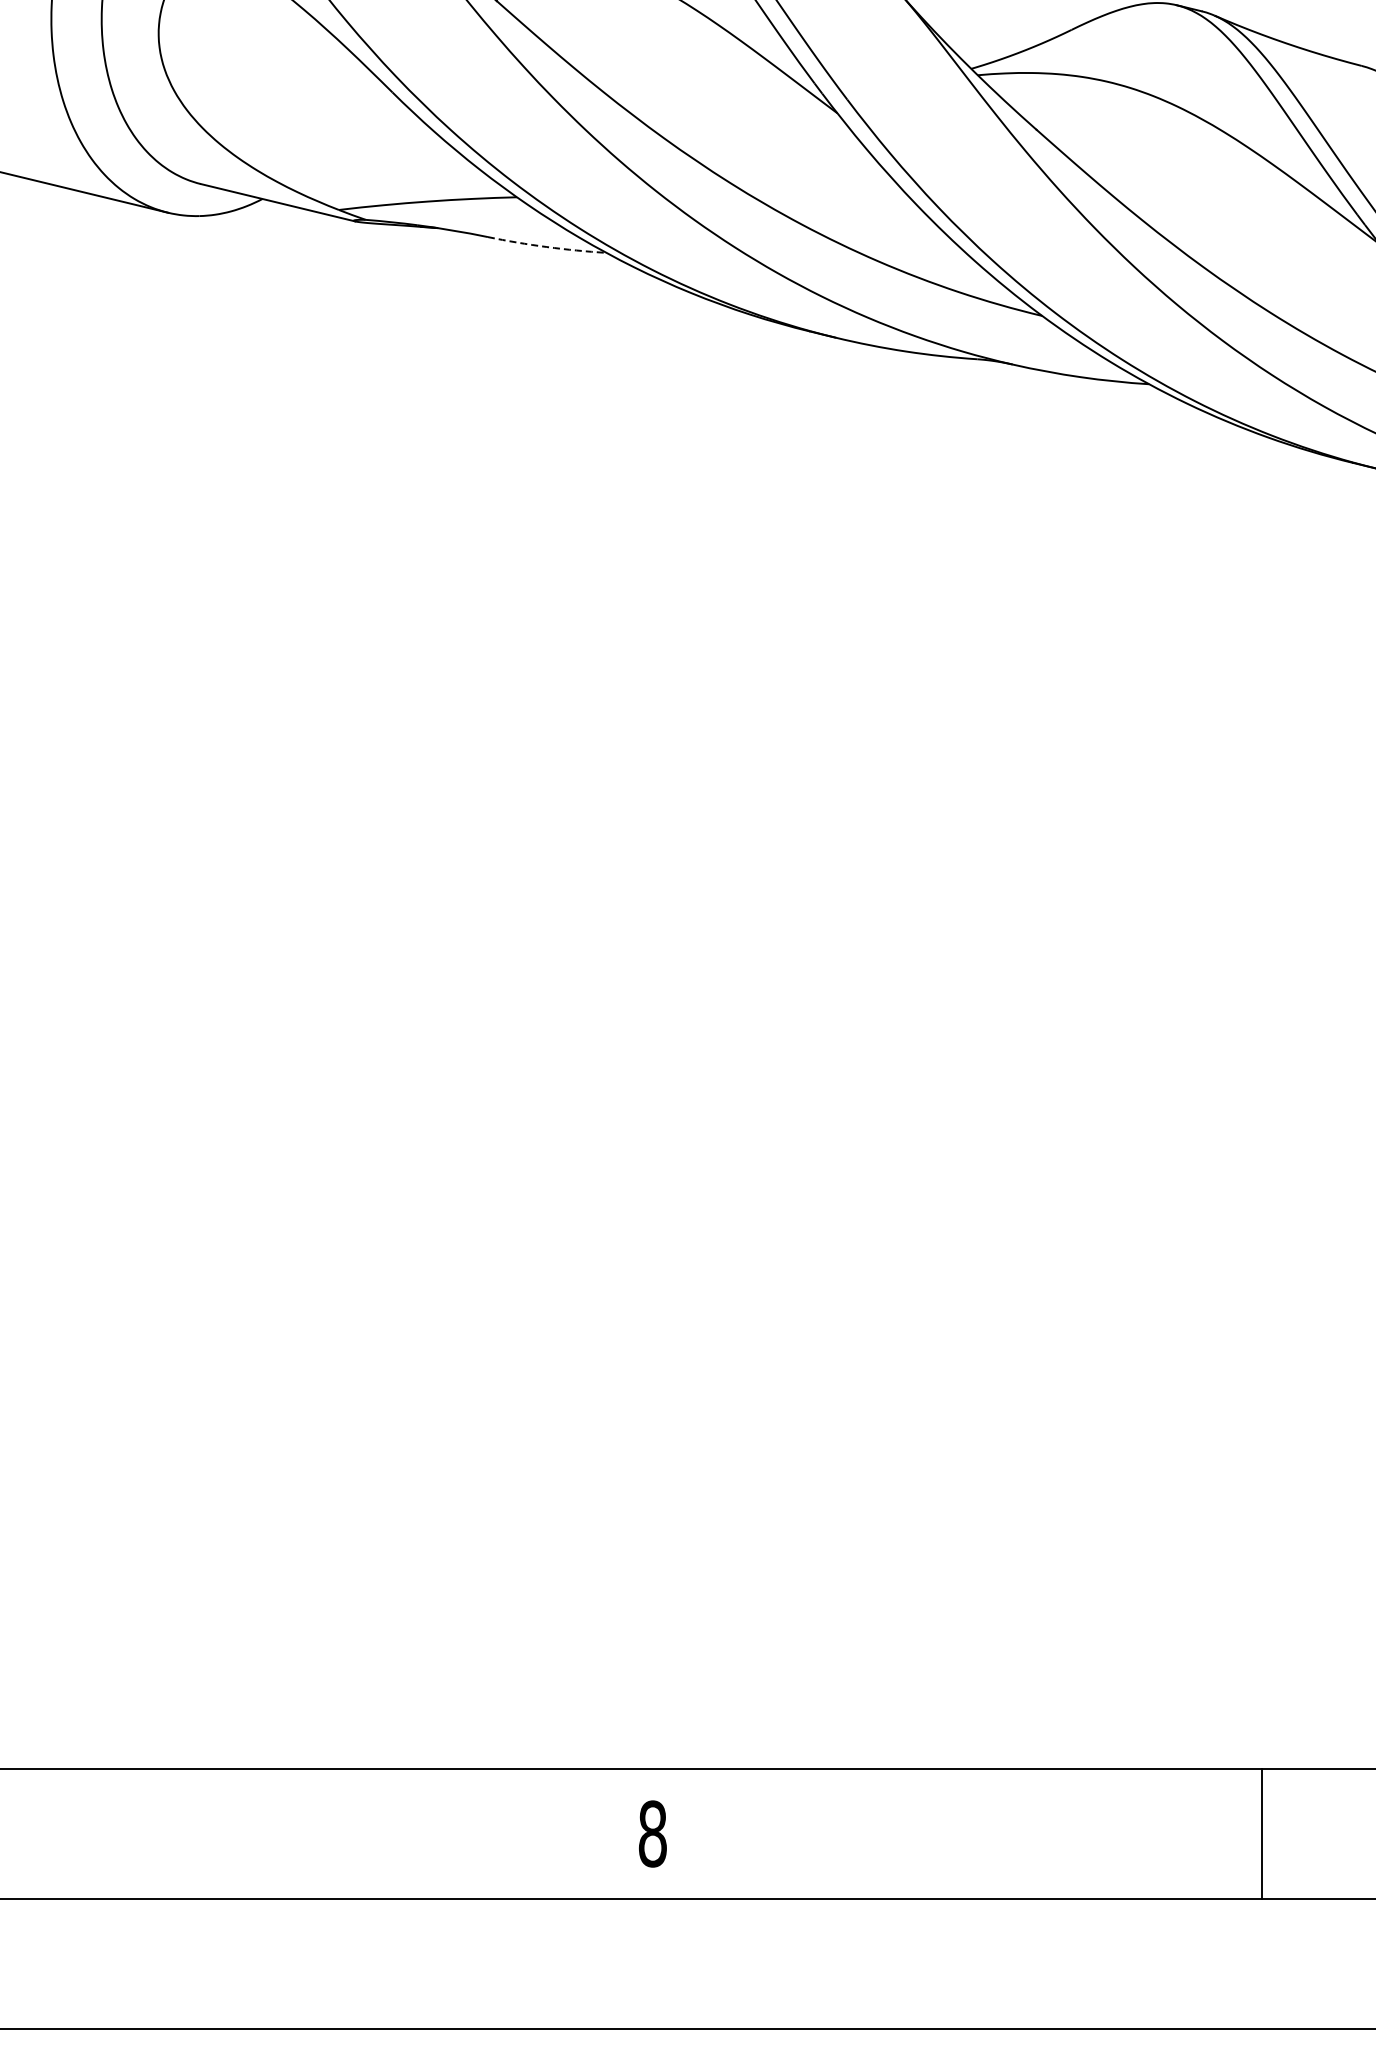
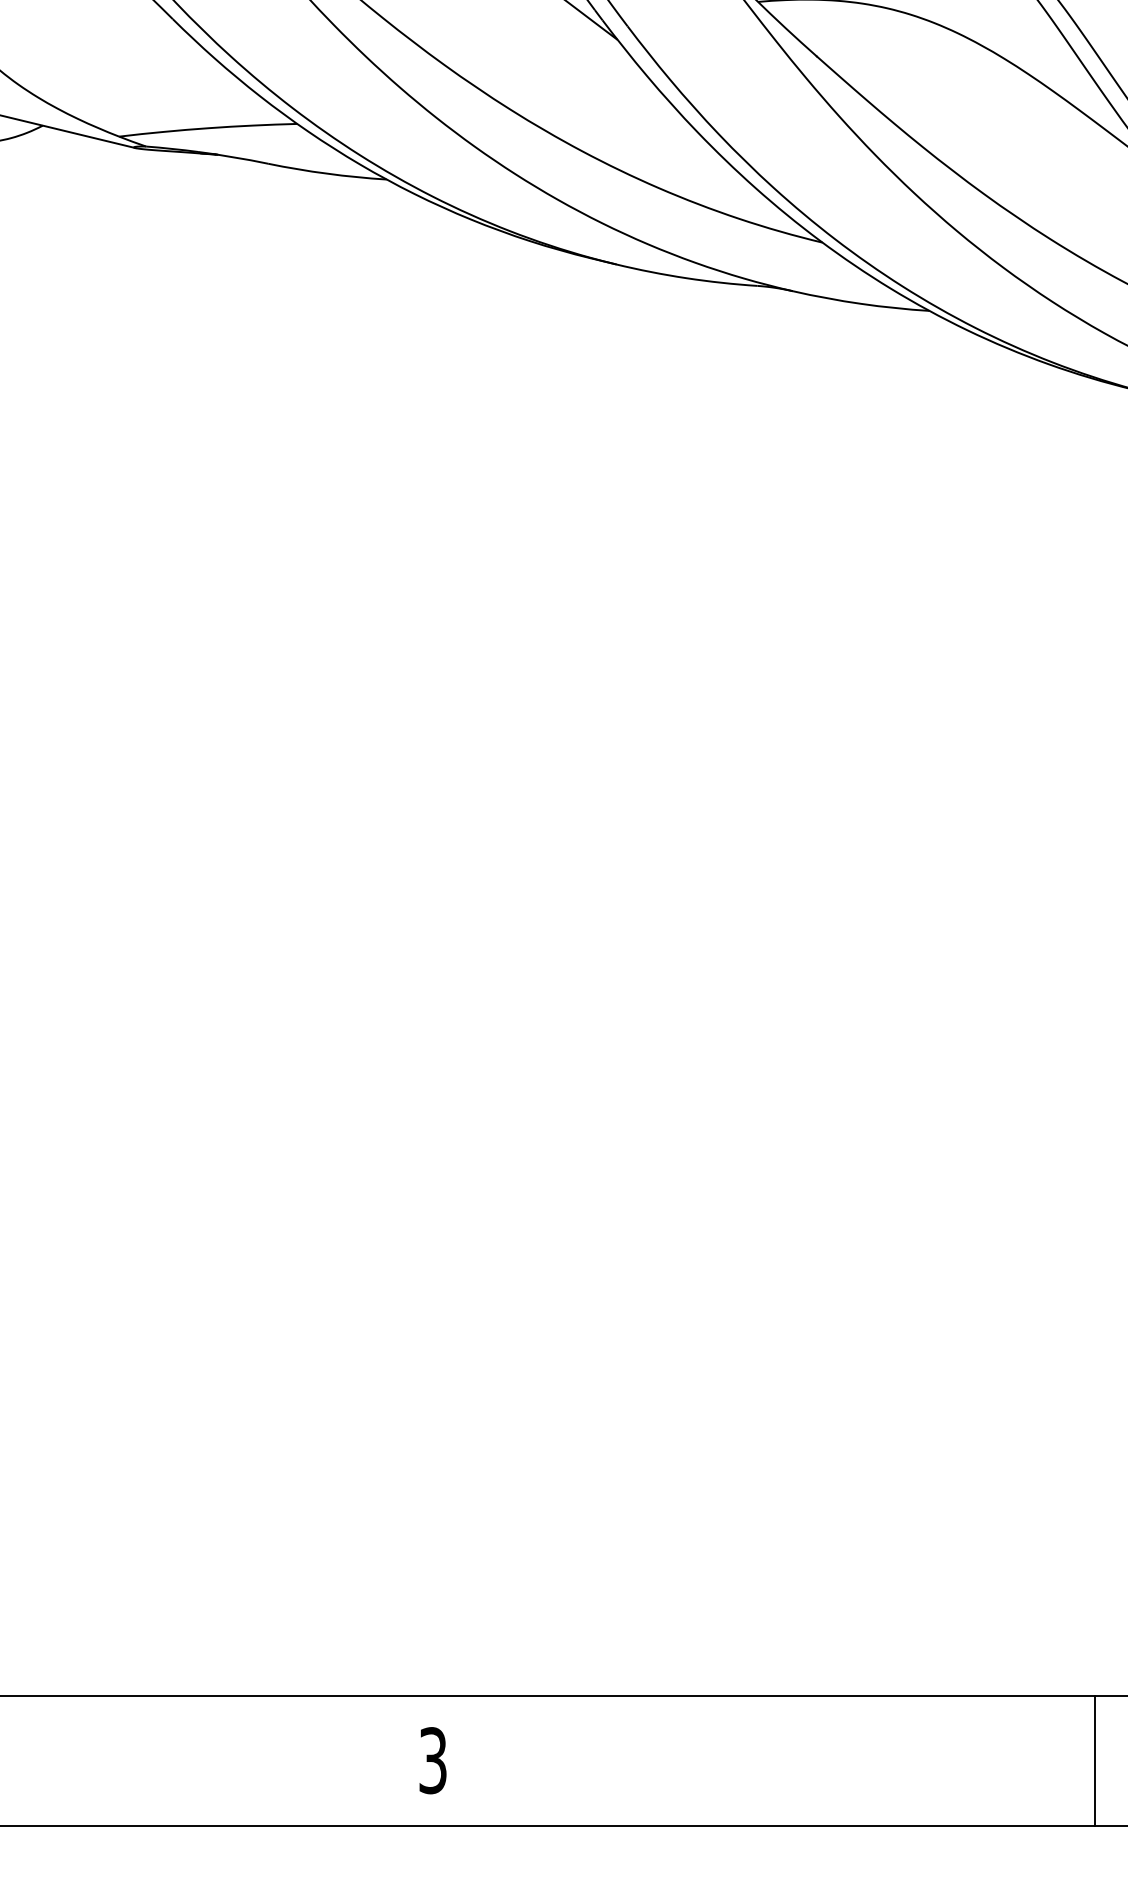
arc: (546, 247) -> (326, 174), dashed -> solid
text: (652, 1833) -> (432, 1760), 8 -> 3
line: (1262, 1833) -> (1094, 1760), moved

